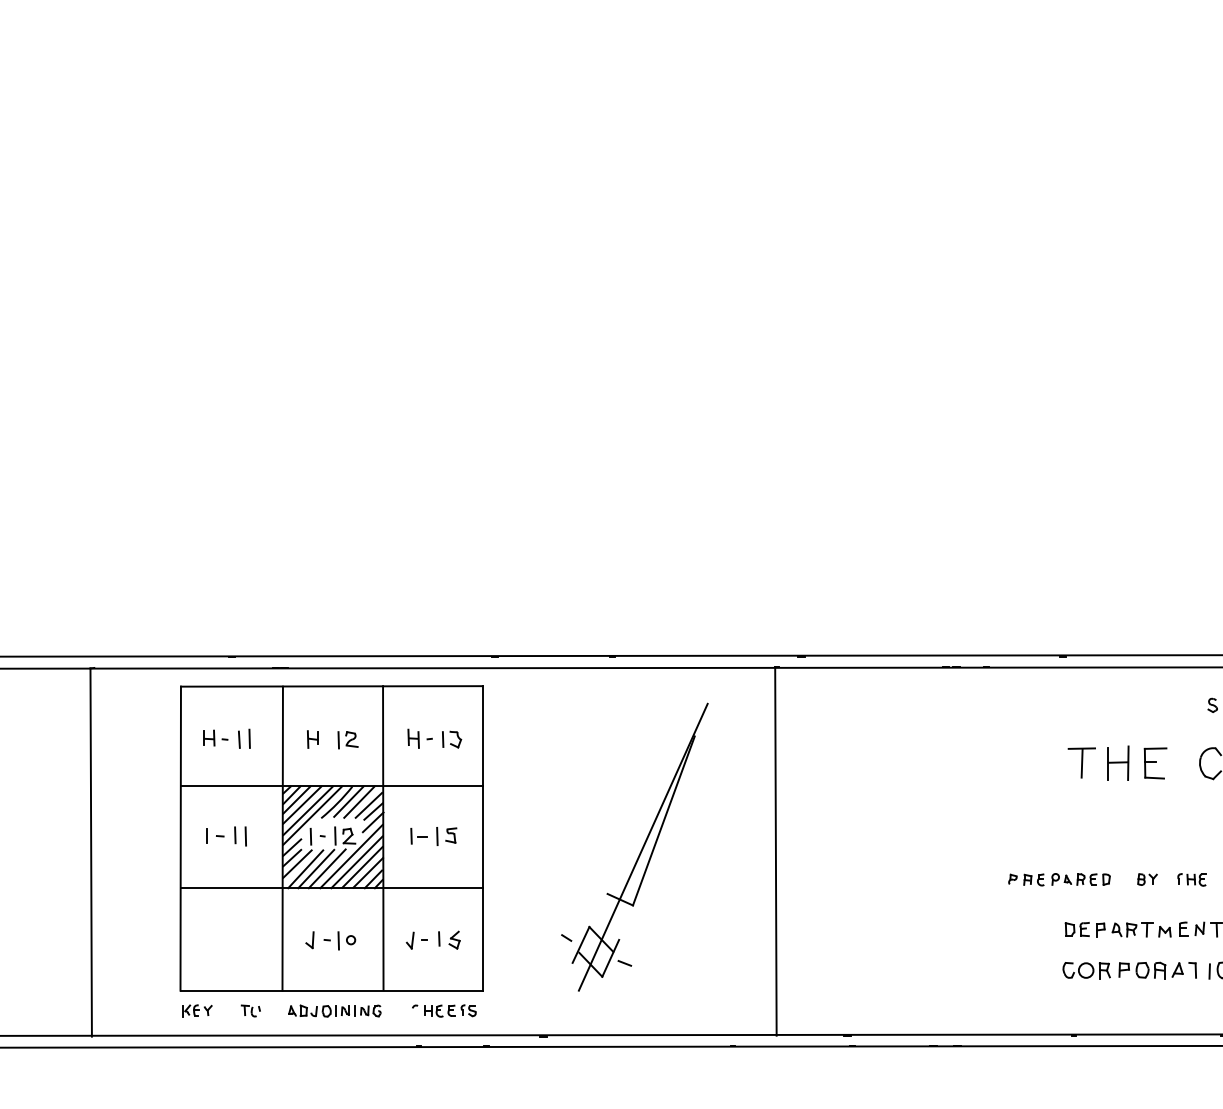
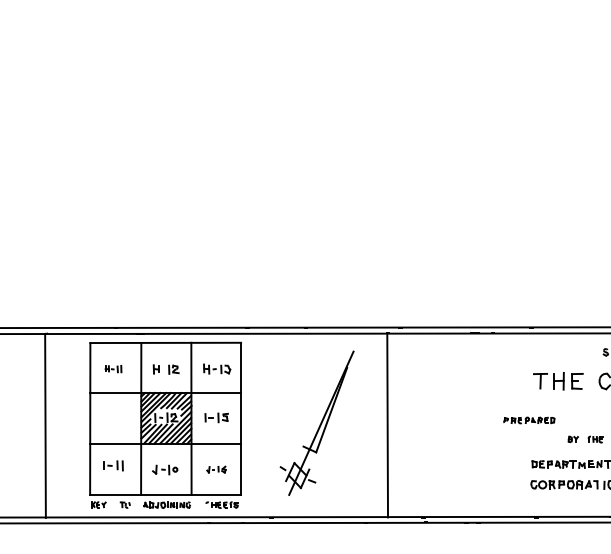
part: (227, 737) -> (113, 368), size x0.7
part: (227, 835) -> (113, 465), moved
part: (1059, 879) -> (529, 420), moved
part: (433, 939) -> (216, 469), size x0.7

